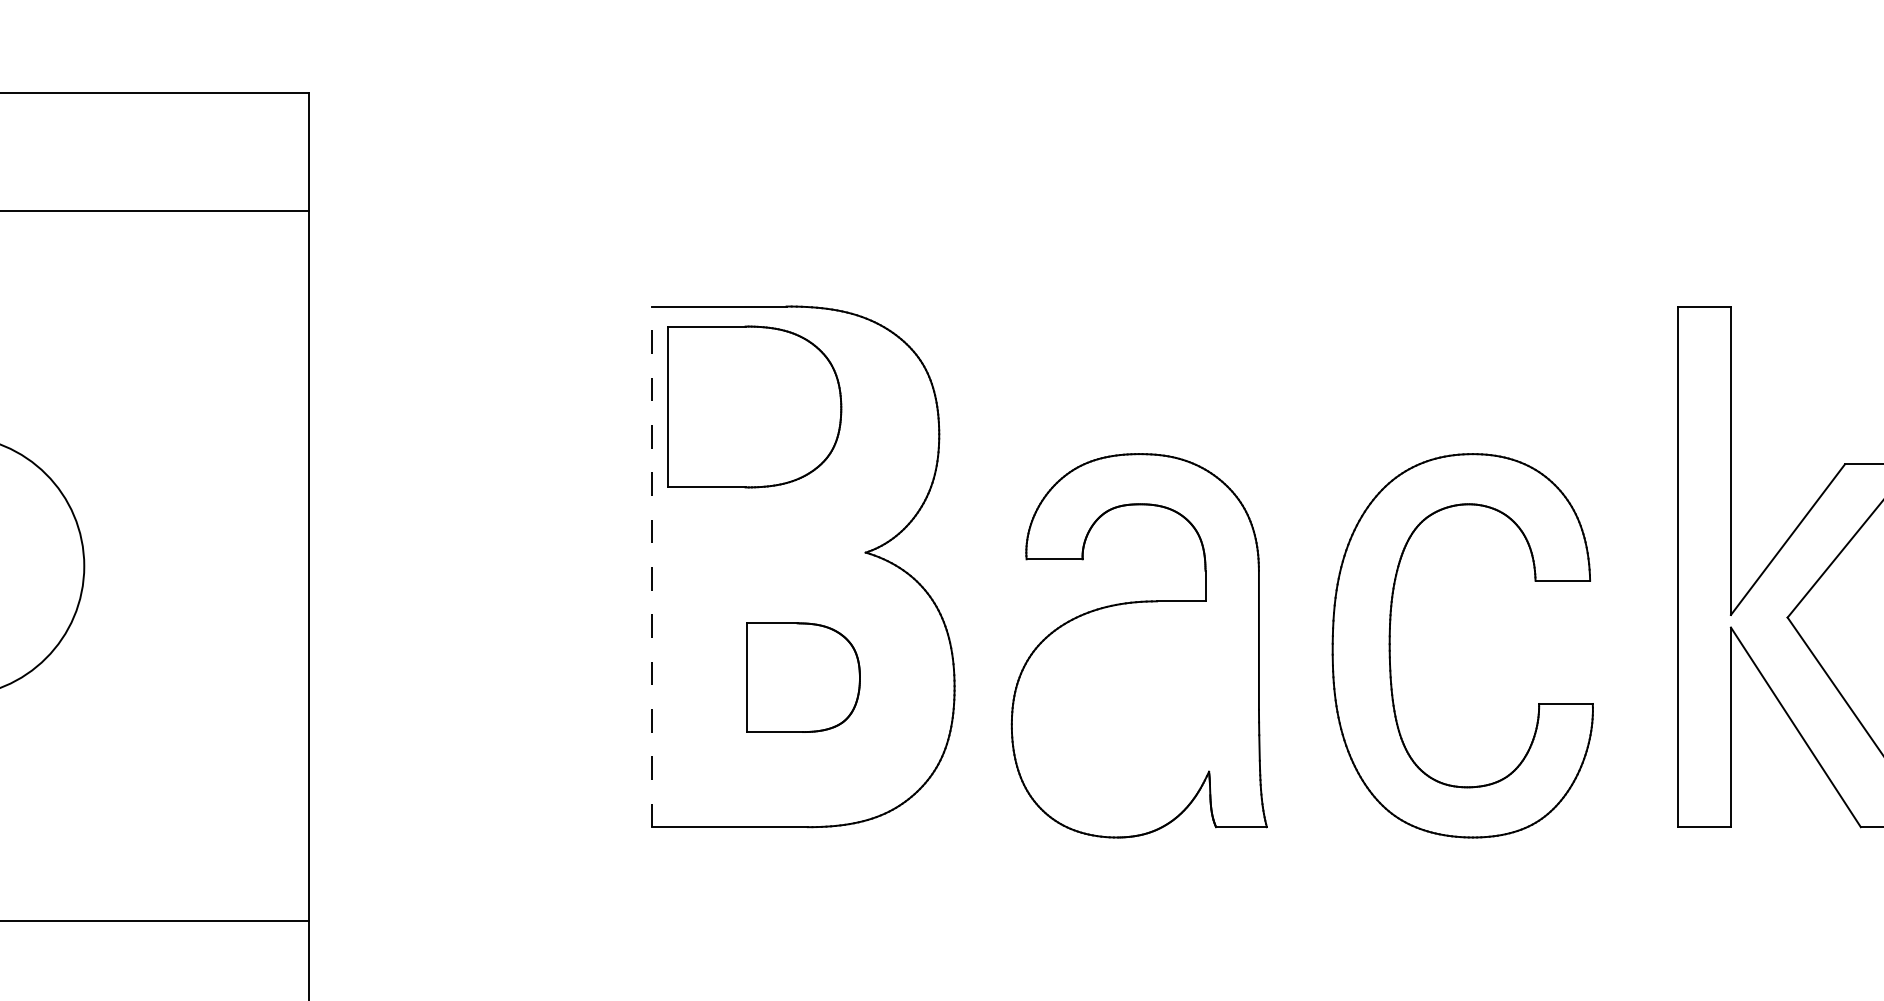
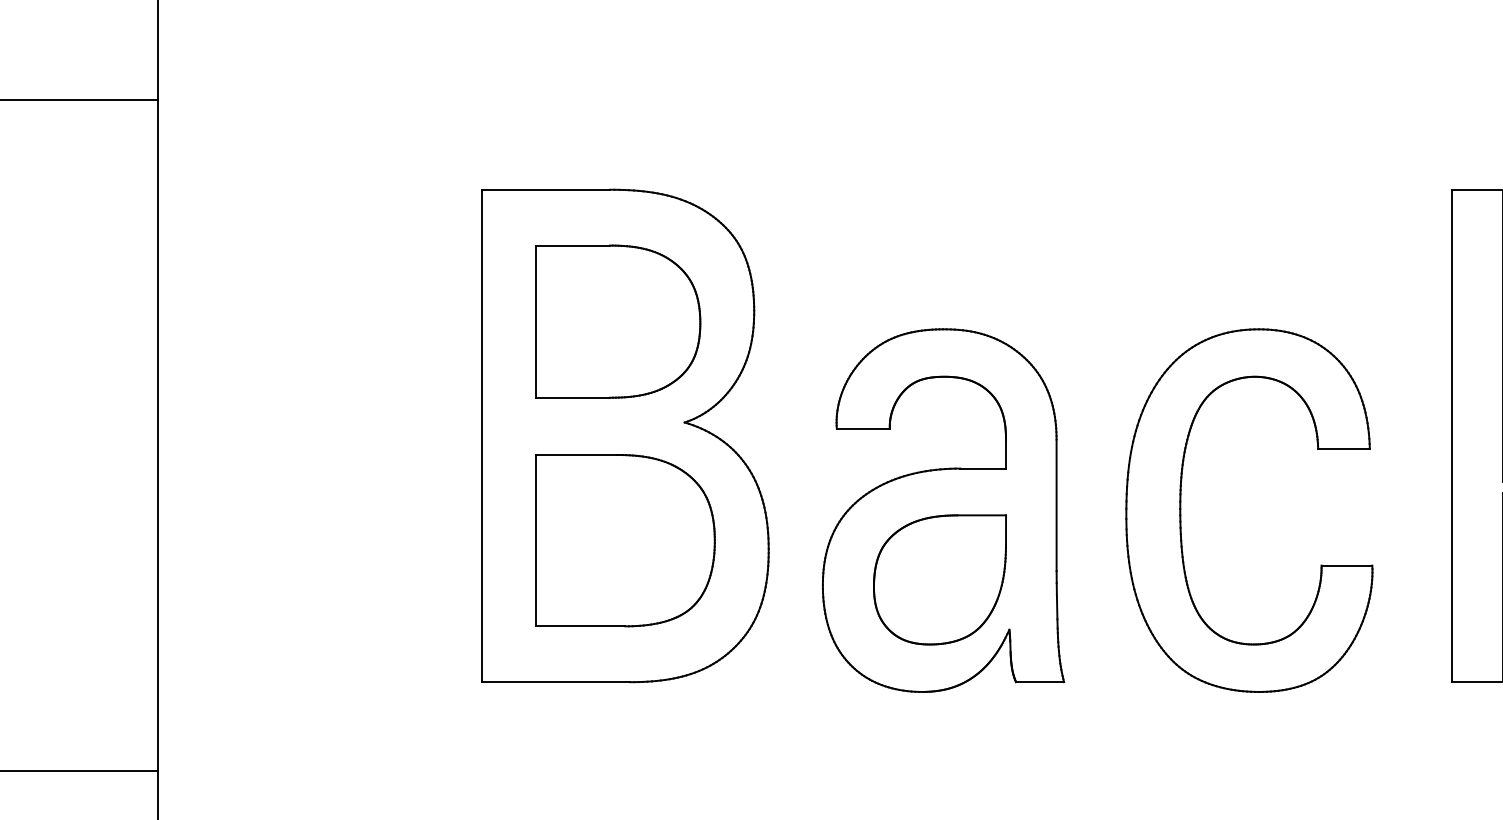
part: (754, 406) -> (618, 321), moved
line: (651, 566) -> (482, 435), dashed -> solid
part: (803, 677) -> (625, 540), size x1.67
part: (1135, 718) -> (939, 579), added

